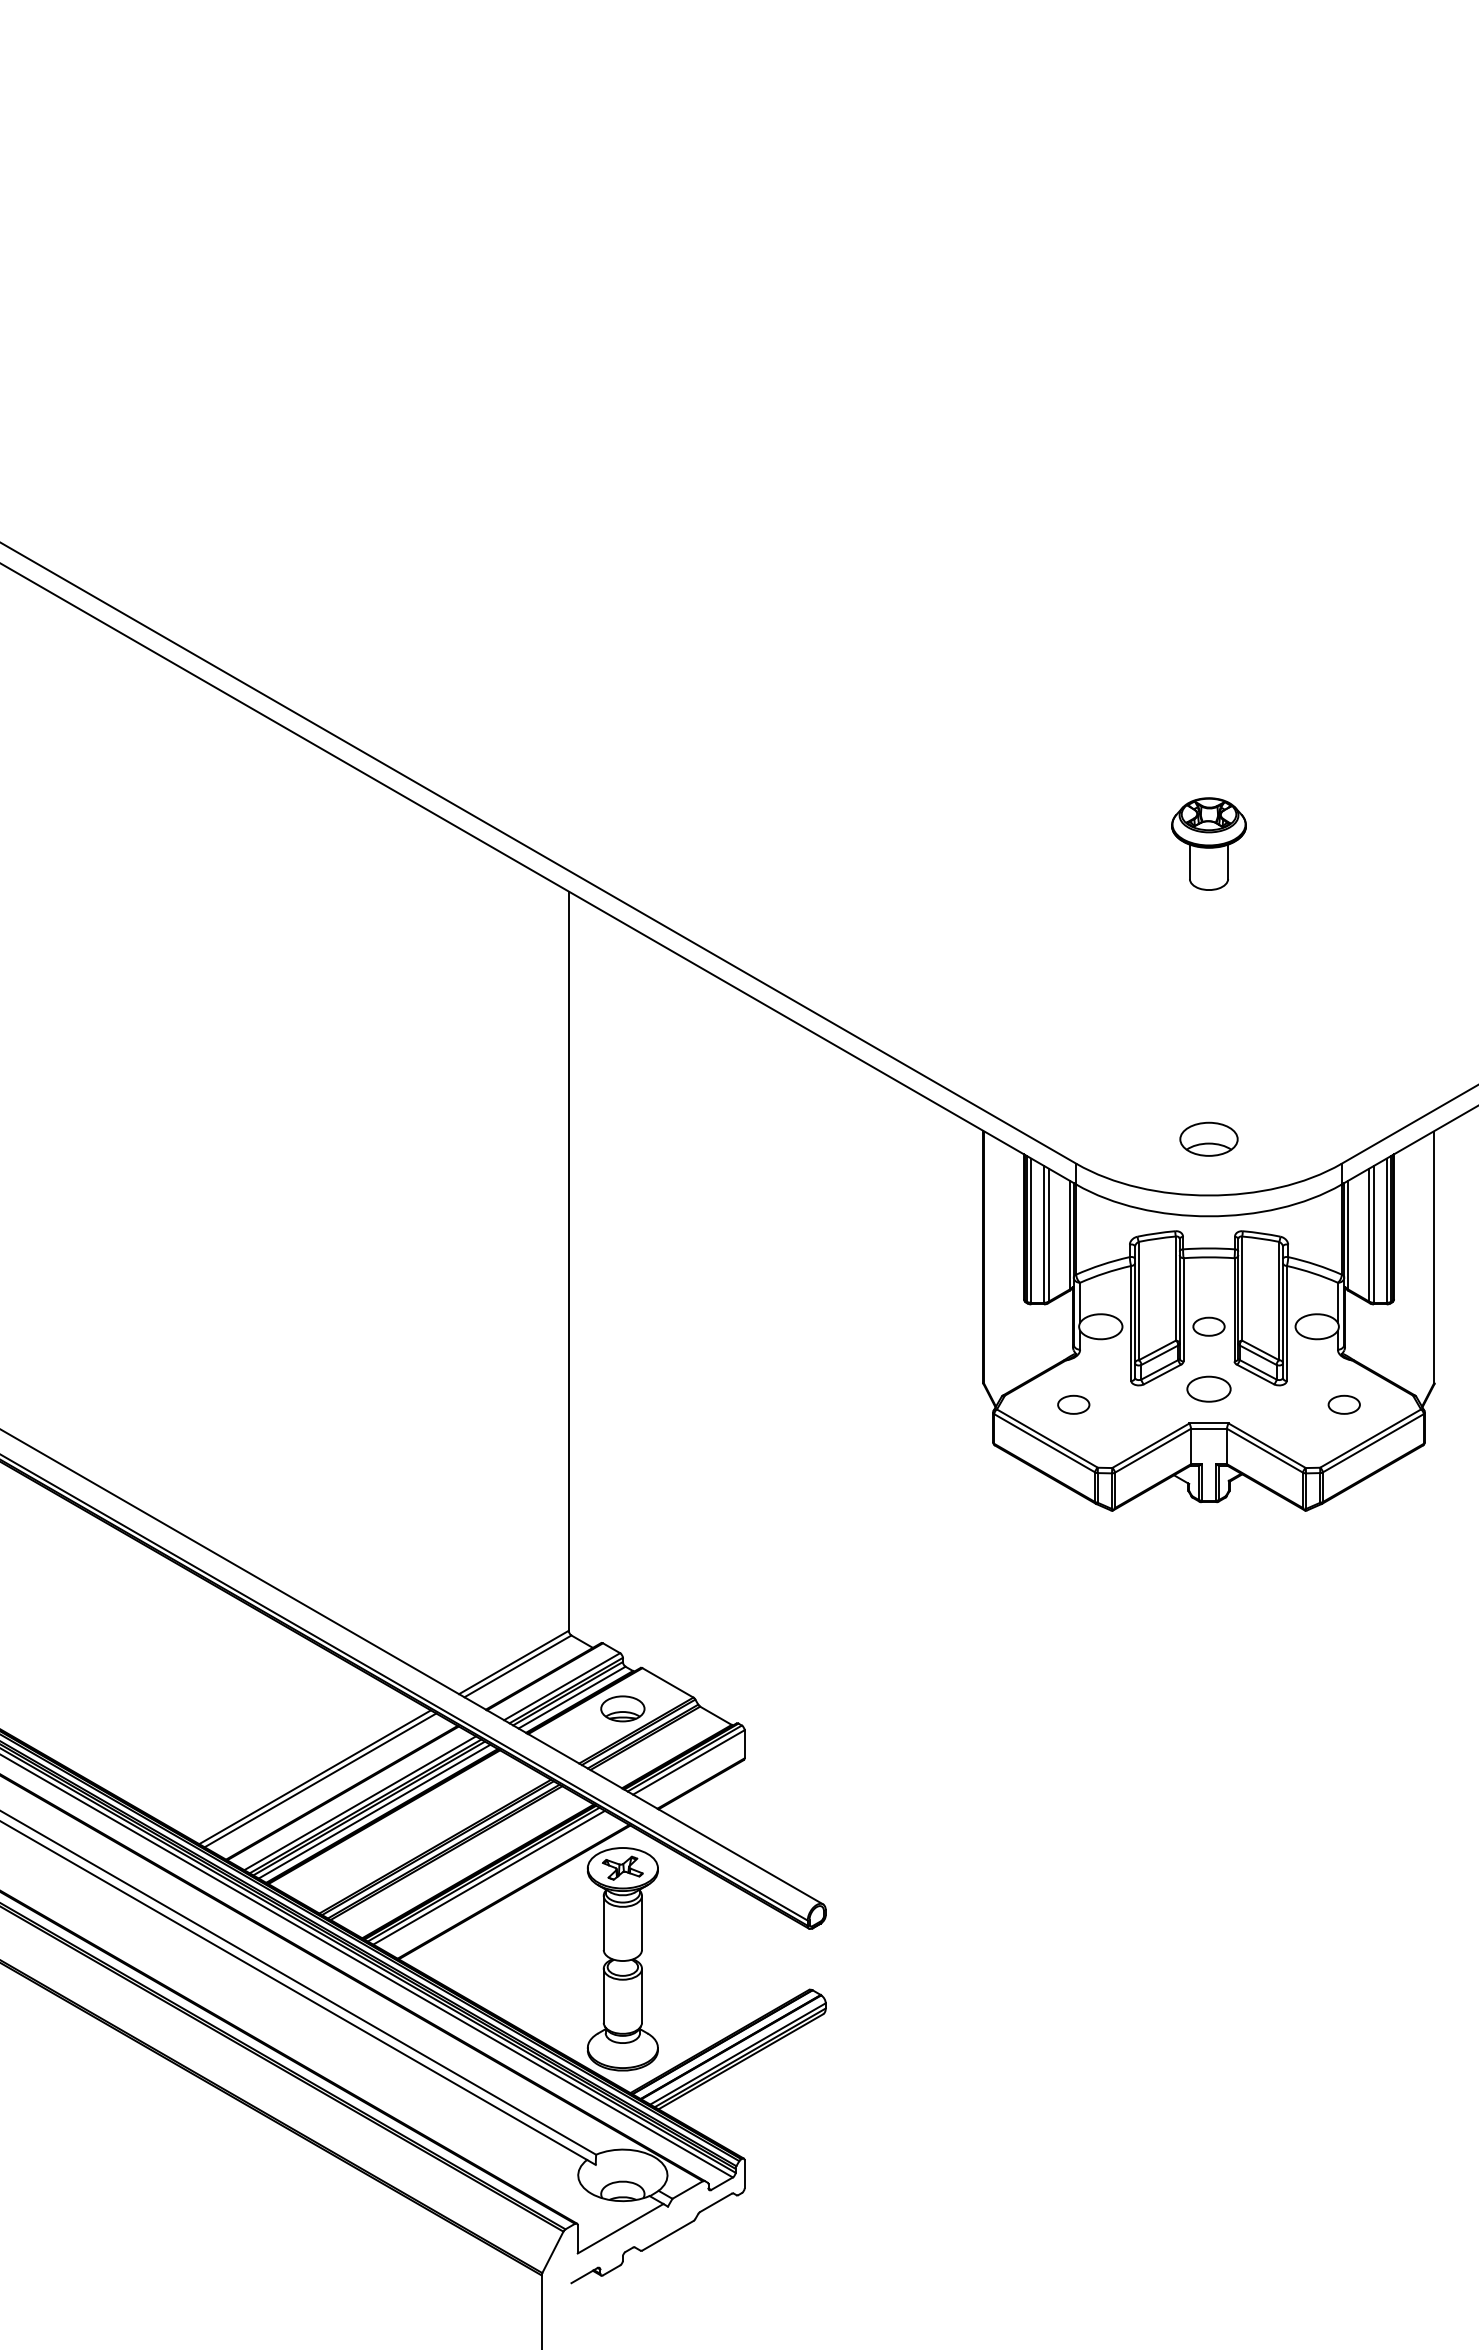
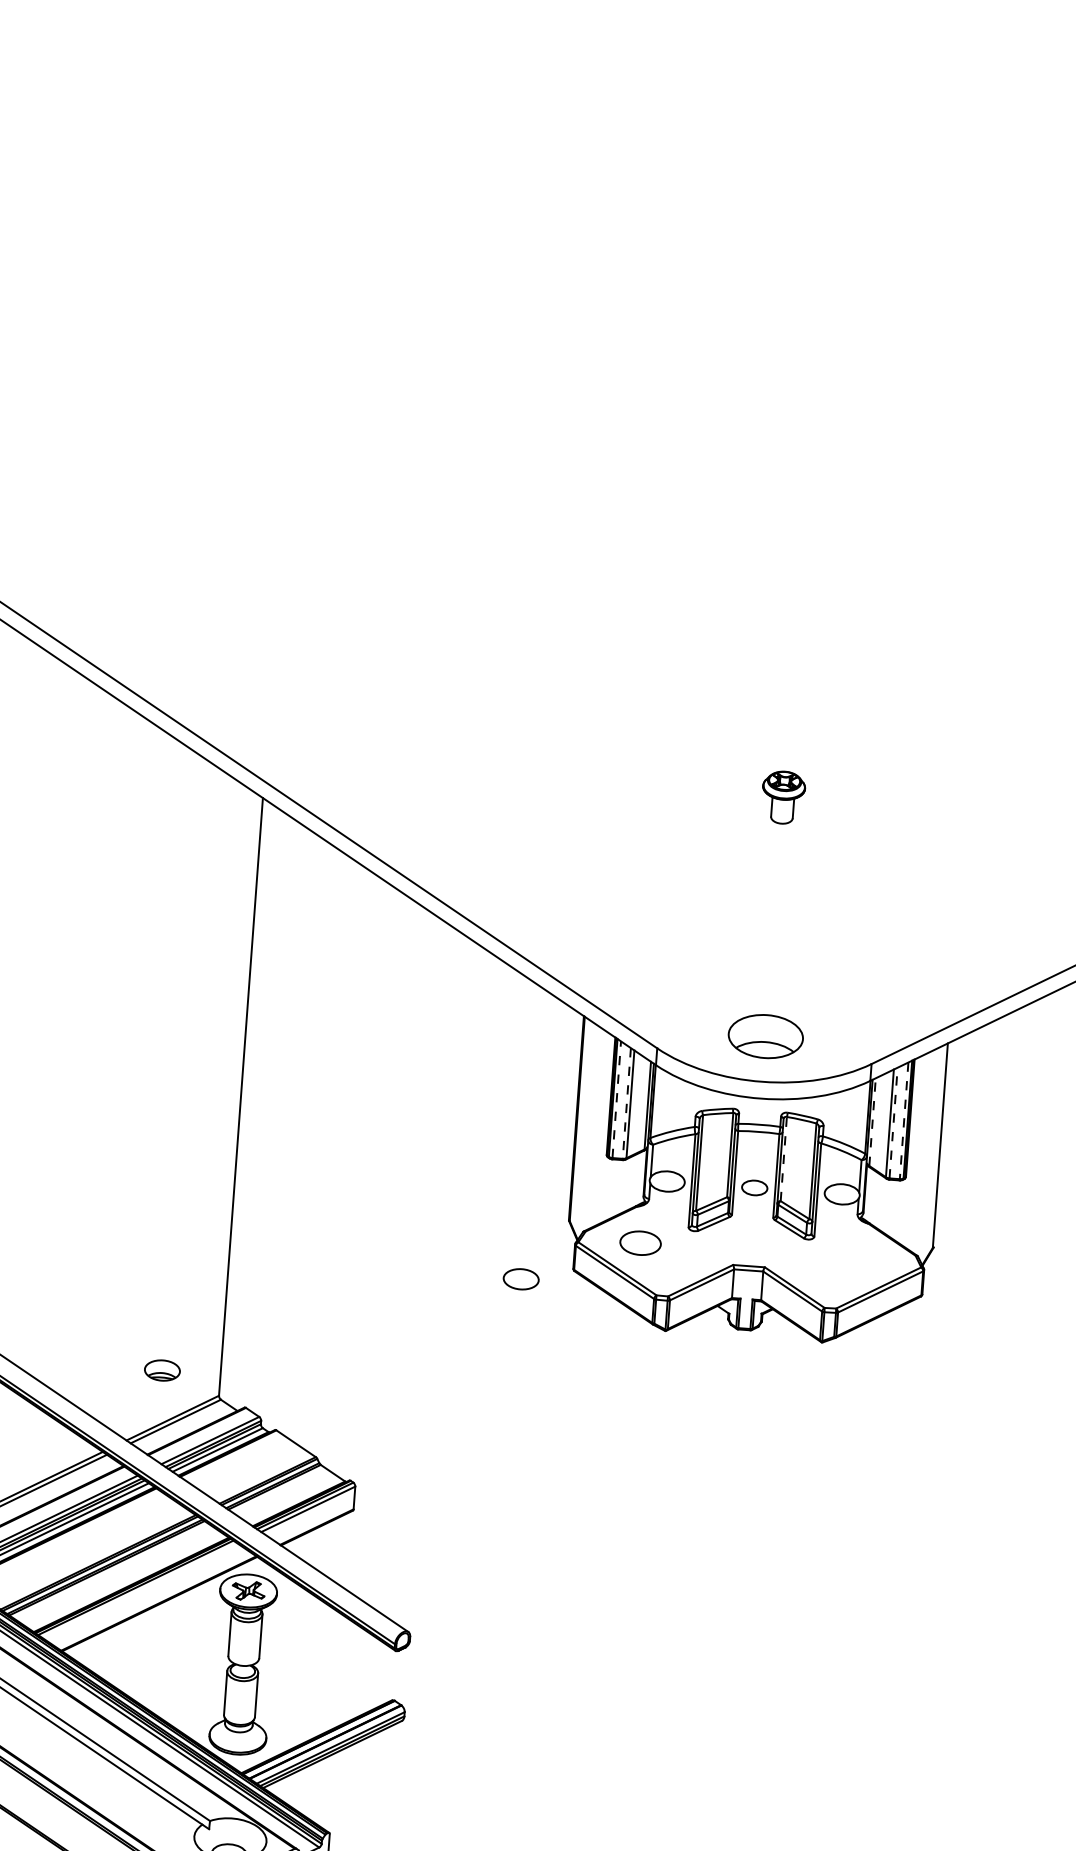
part: (1208, 843) -> (783, 797), size x0.7
part: (1208, 1138) -> (765, 1035), size x1.6
line: (1031, 1230) -> (616, 1099), solid -> dashed
line: (1386, 1231) -> (903, 1121), solid -> dashed
line: (1373, 1233) -> (893, 1122), solid -> dashed
line: (1044, 1234) -> (627, 1103), solid -> dashed
line: (1348, 1234) -> (872, 1121), solid -> dashed
line: (1242, 1288) -> (784, 1159), solid -> dashed
part: (1208, 1388) -> (520, 1278), moved
part: (1073, 1404) -> (640, 1242), size x1.6
part: (1343, 1404) -> (858, 1258), removed
part: (622, 1708) -> (162, 1370), moved
line: (488, 1877) -> (139, 1590), removed

